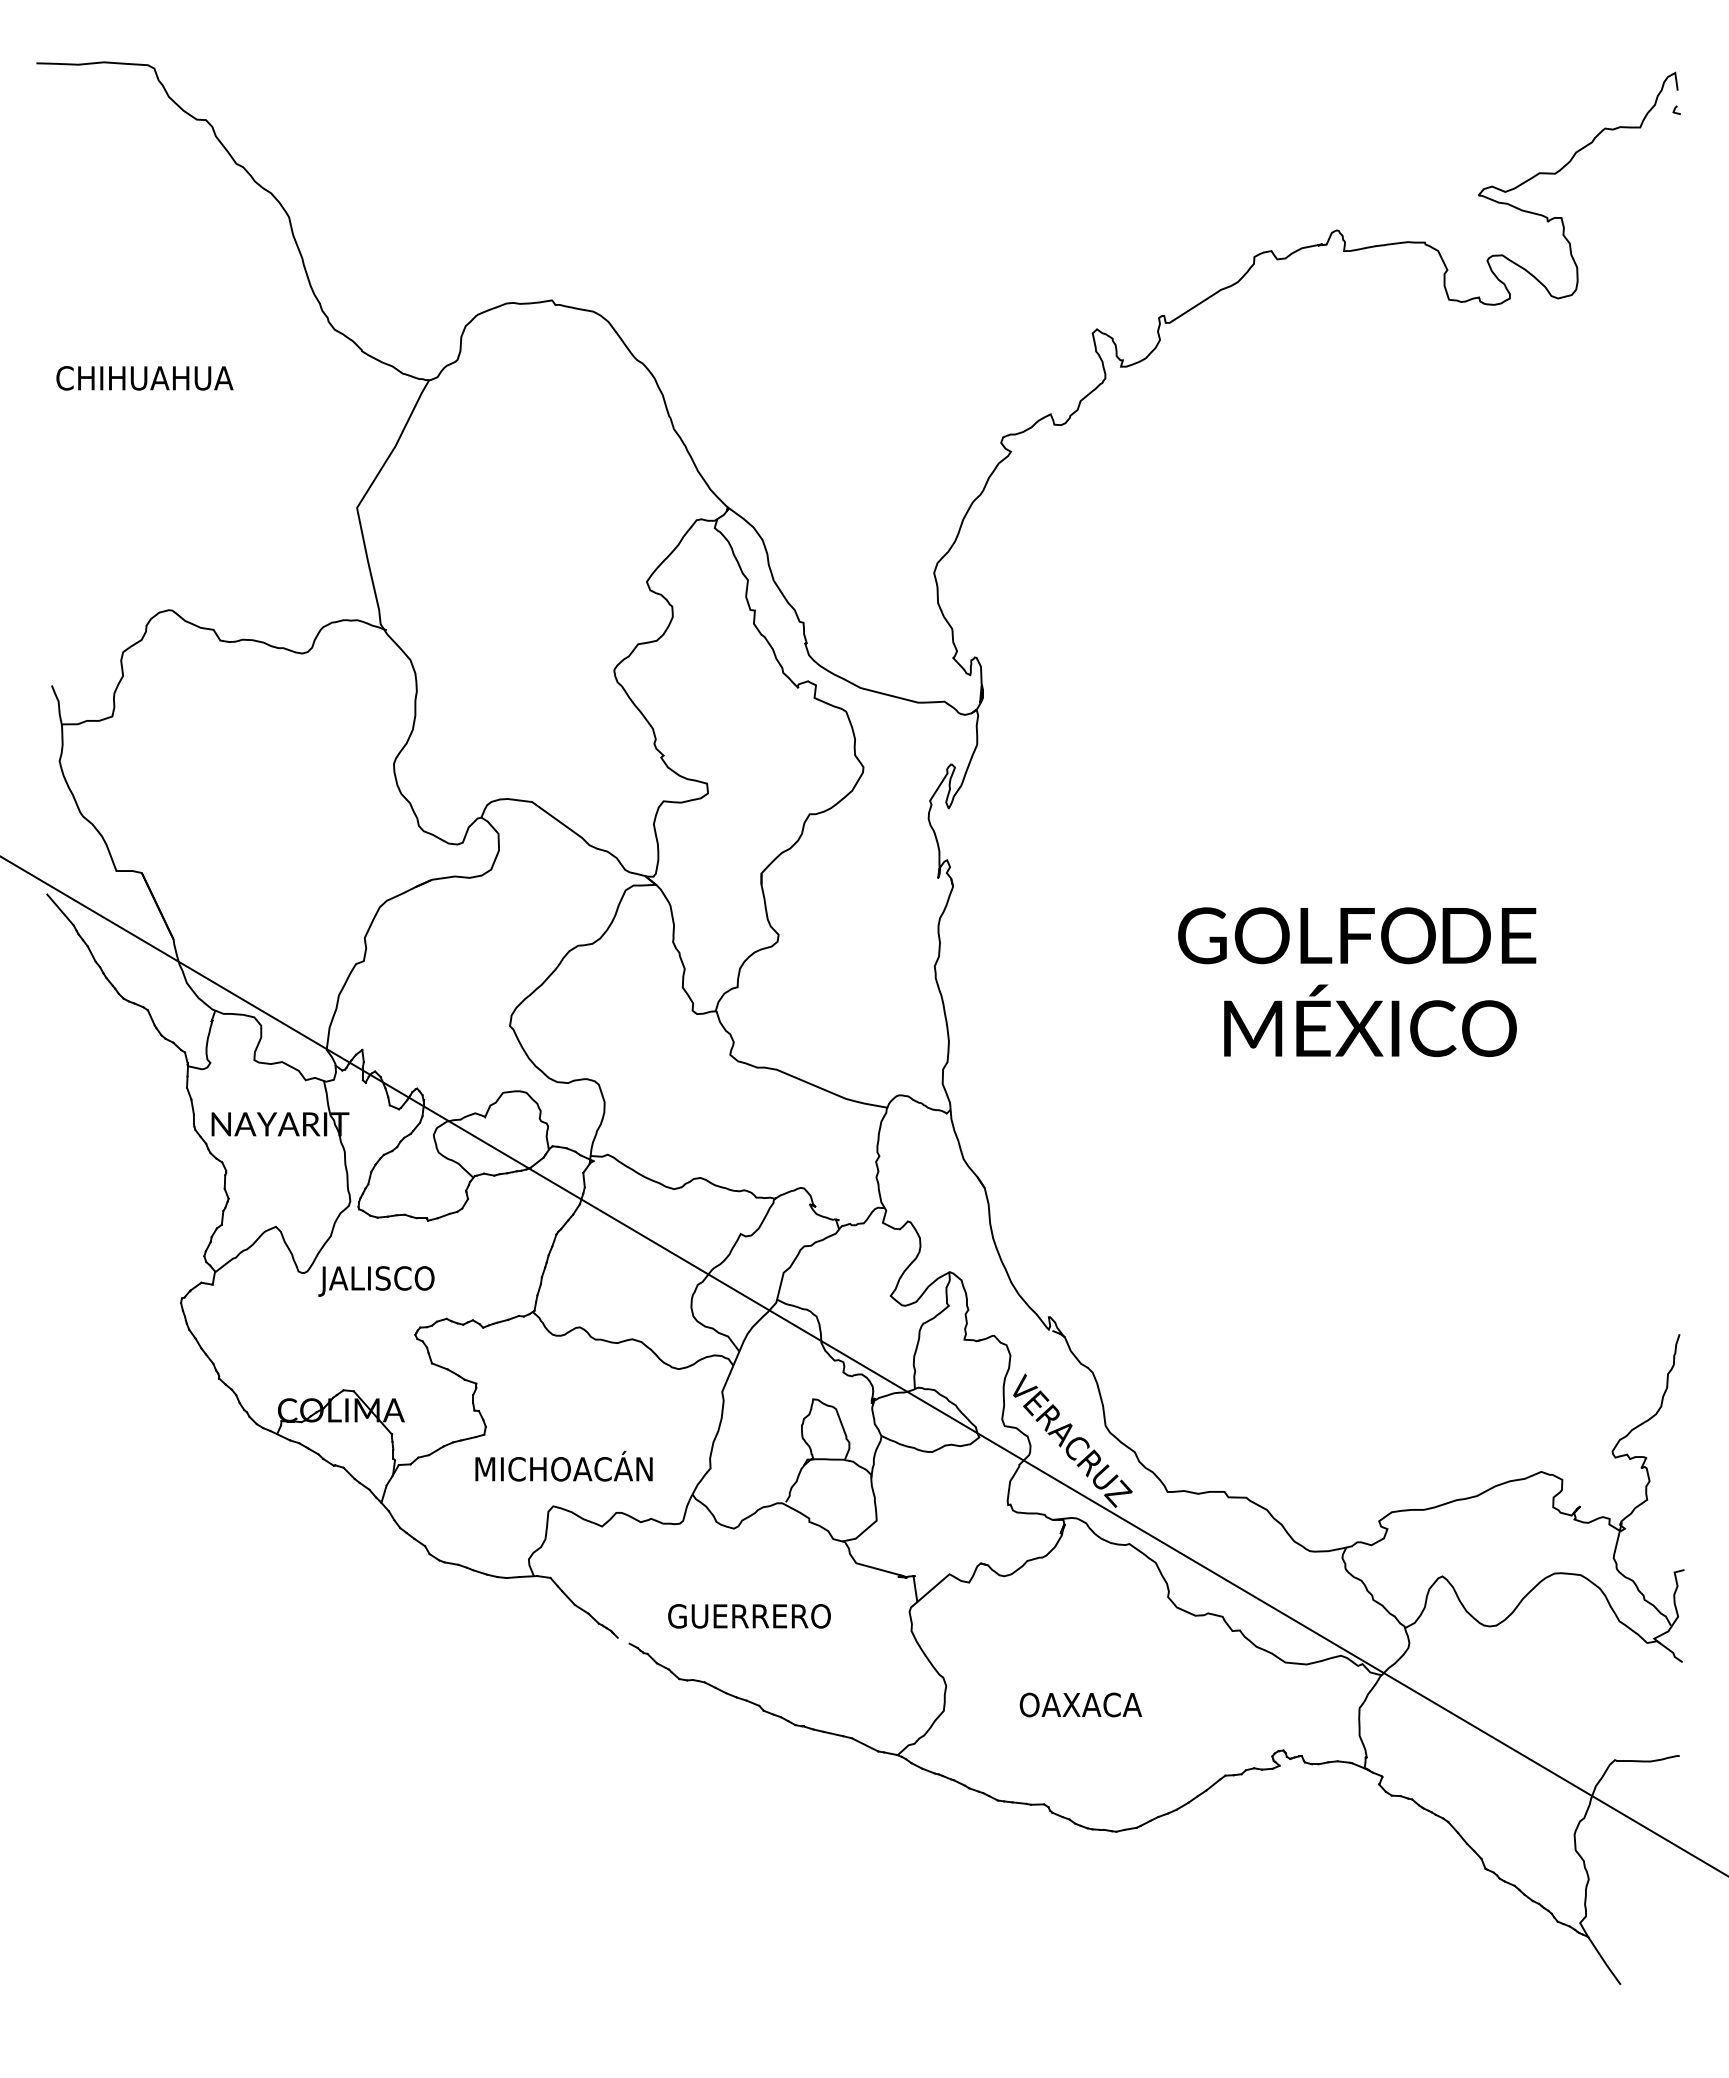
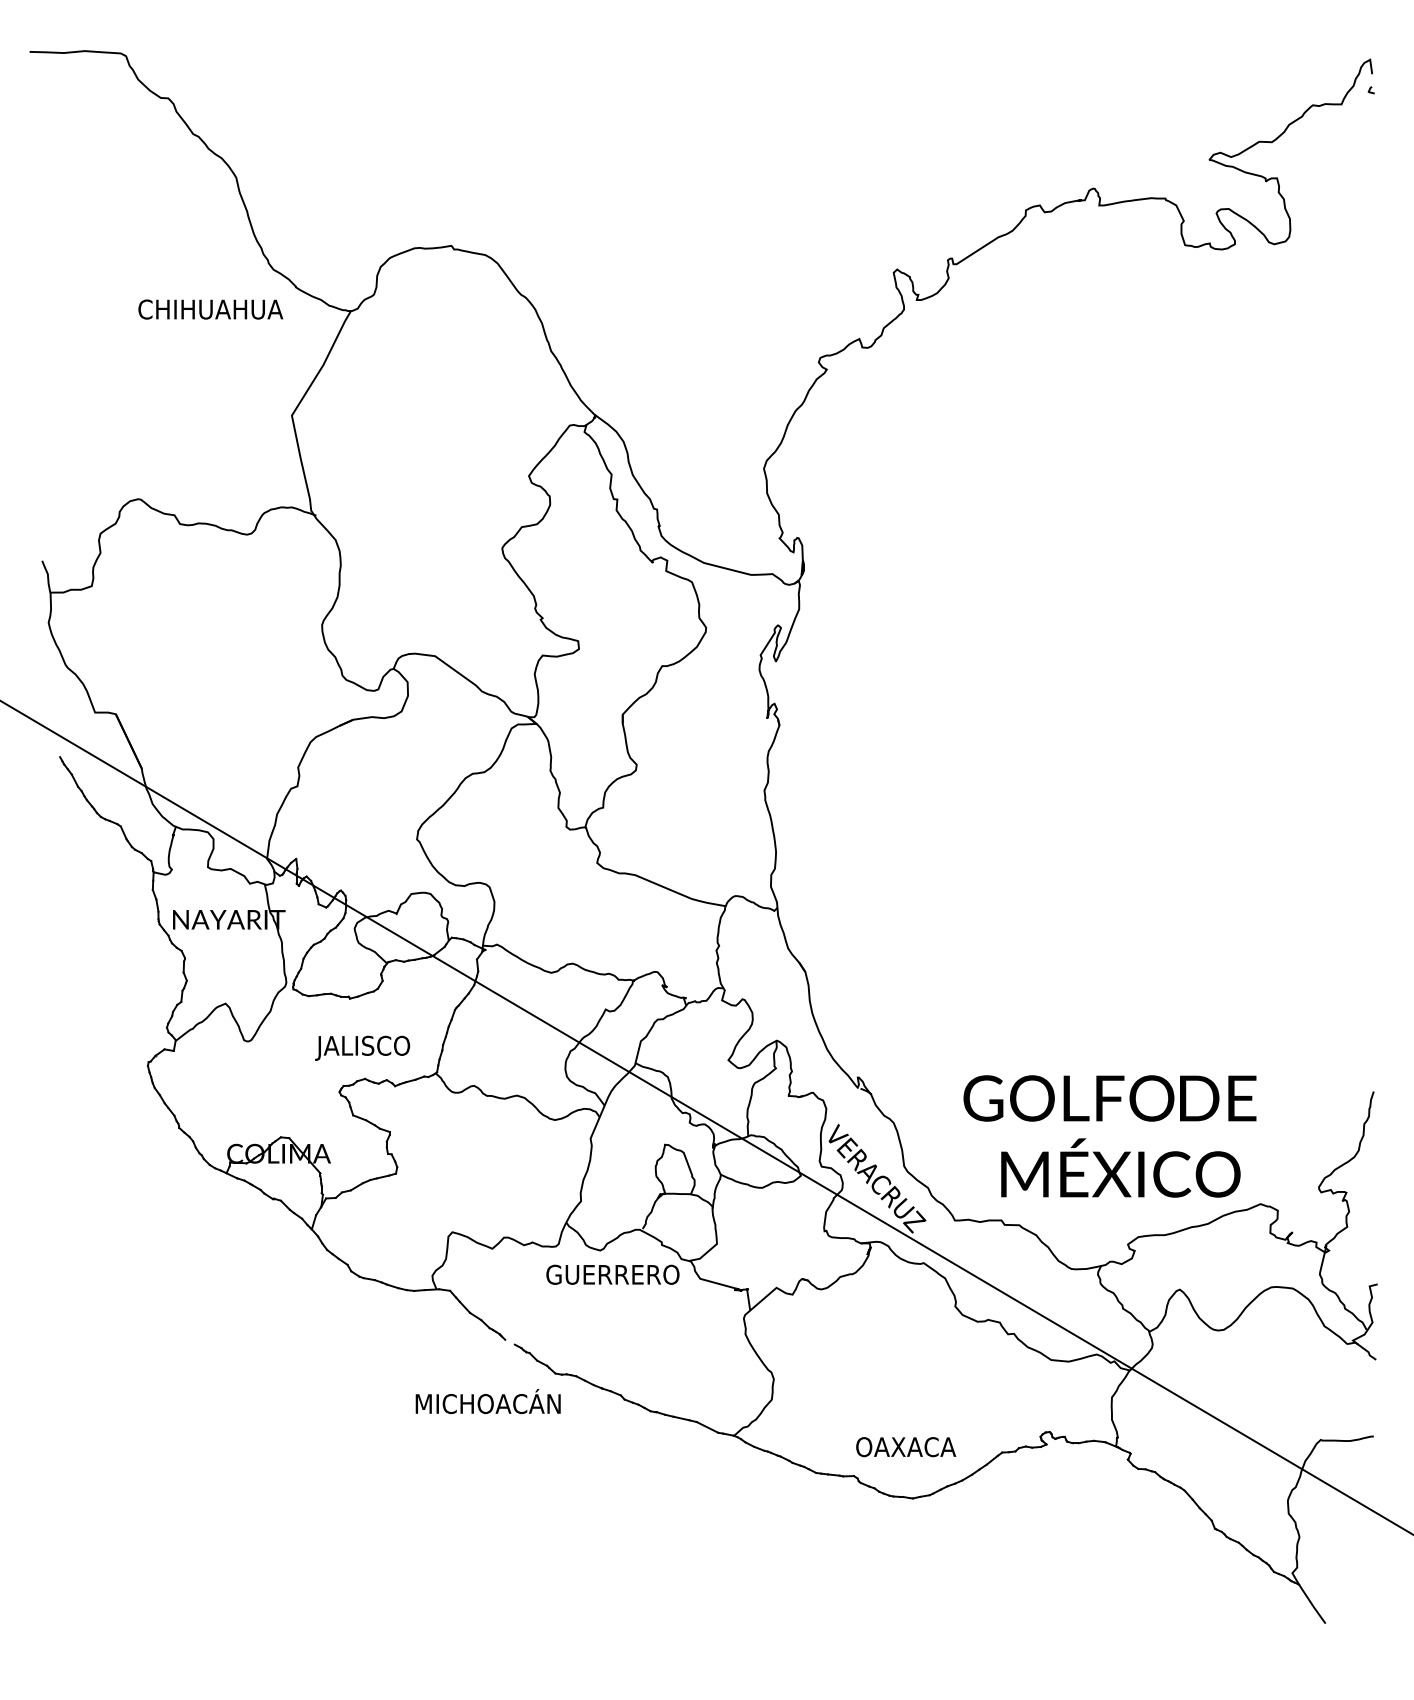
text: (144, 378) -> (210, 309), moved
line: (60, 909) -> (49, 744), removed
text: (1357, 982) -> (1110, 1136), moved
text: (376, 1281) -> (362, 1048), moved
text: (563, 1465) -> (487, 1400), moved
text: (749, 1616) -> (612, 1274), moved
text: (1080, 1704) -> (905, 1446), moved

